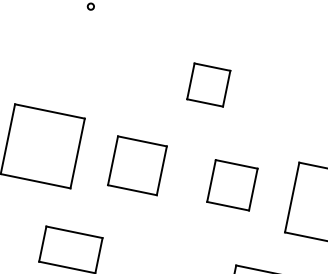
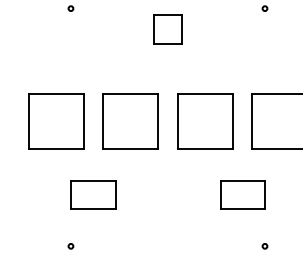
part: (208, 84) -> (167, 29), moved
part: (137, 165) -> (130, 121), size x1.43
part: (232, 185) -> (205, 121), size x1.67

